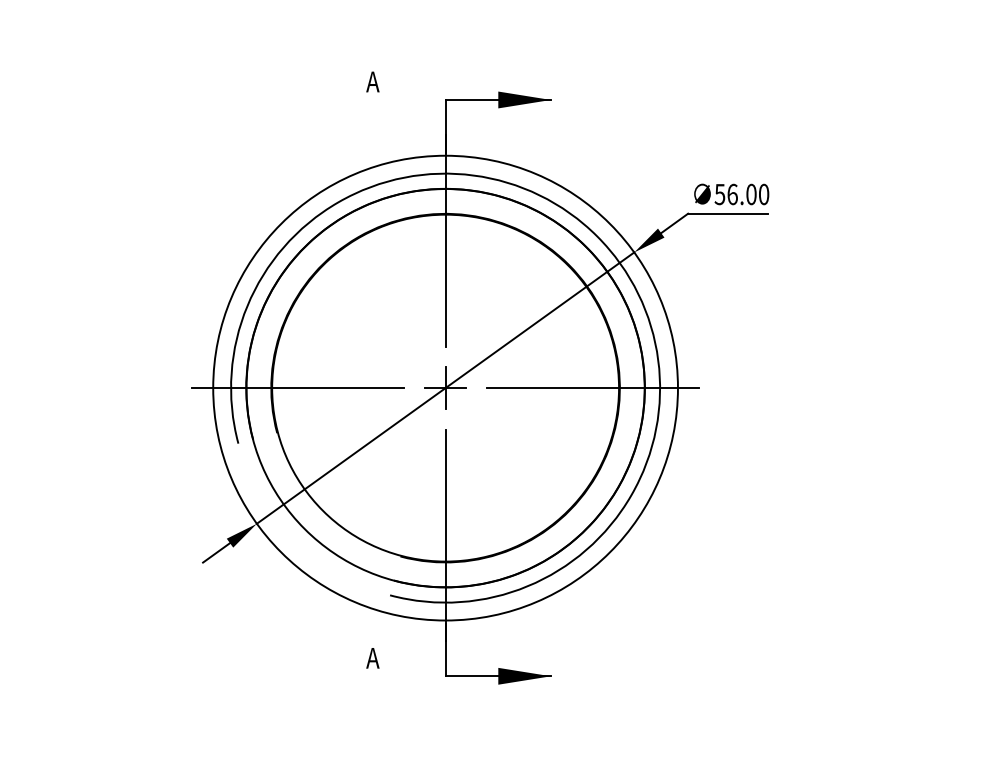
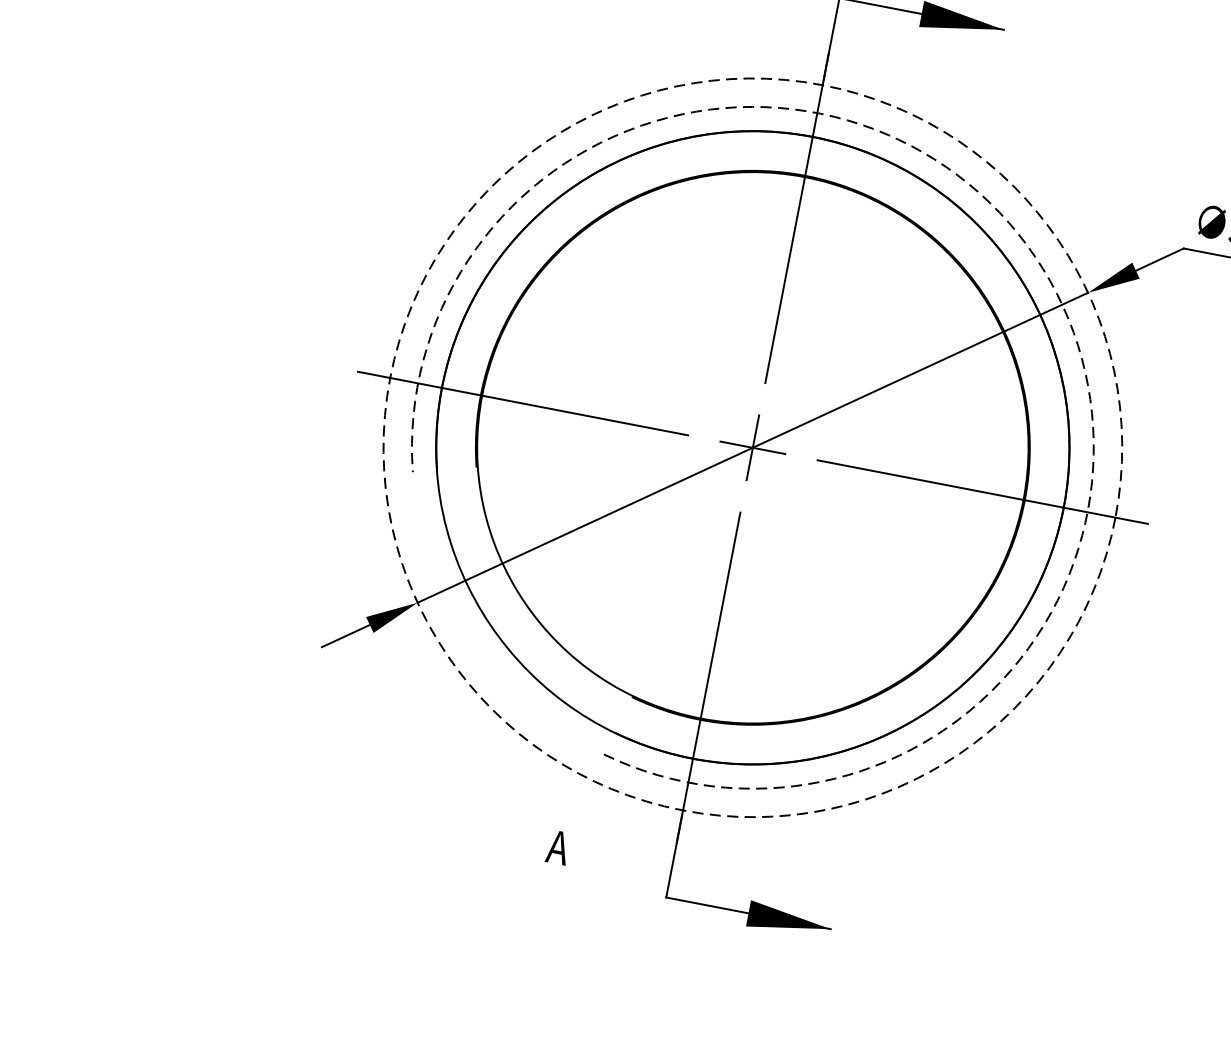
arc: (597, 236) -> (1035, 256), solid -> dashed
circle: (445, 387) -> (752, 446), solid -> dashed

